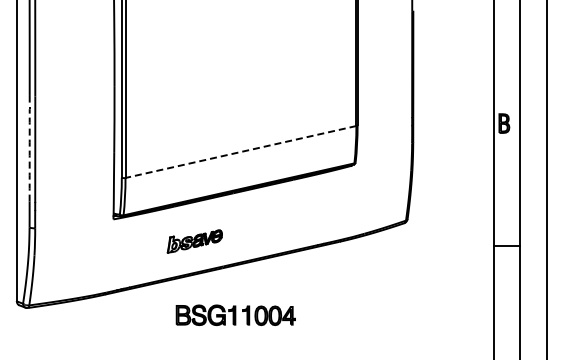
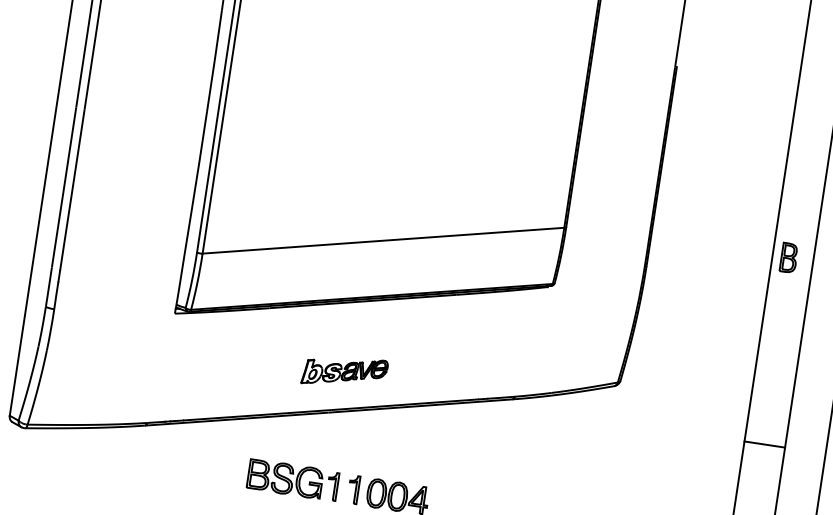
arc: (29, 148) -> (63, 186), dashed -> solid
line: (240, 152) -> (382, 241), dashed -> solid
part: (194, 241) -> (344, 371), moved

